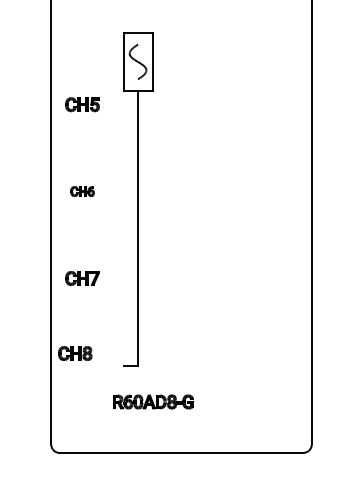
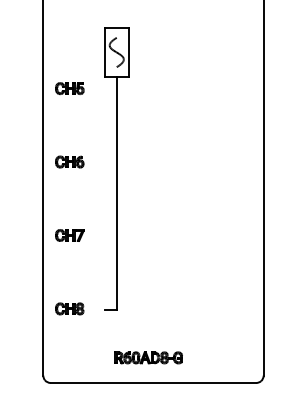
part: (82, 190) -> (69, 161), size x1.43
part: (75, 353) -> (69, 308), moved
part: (153, 401) -> (148, 357), moved

